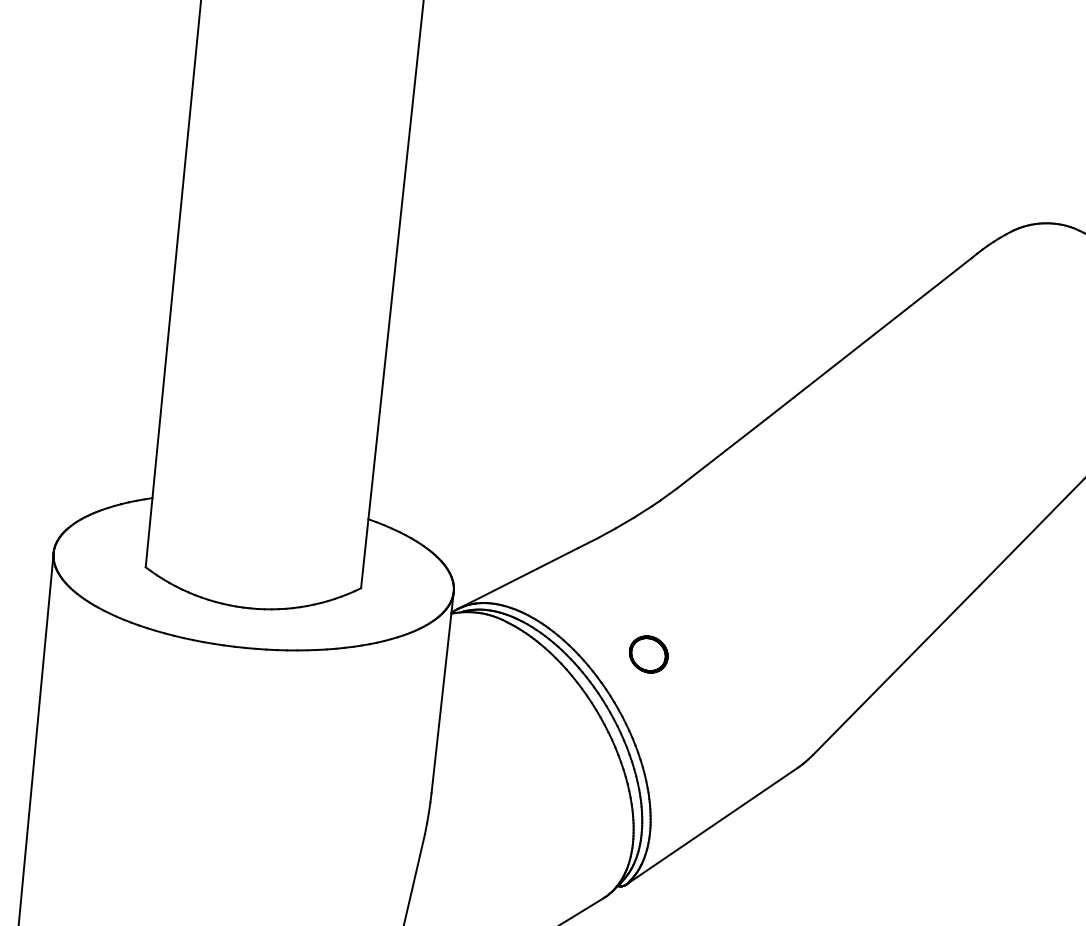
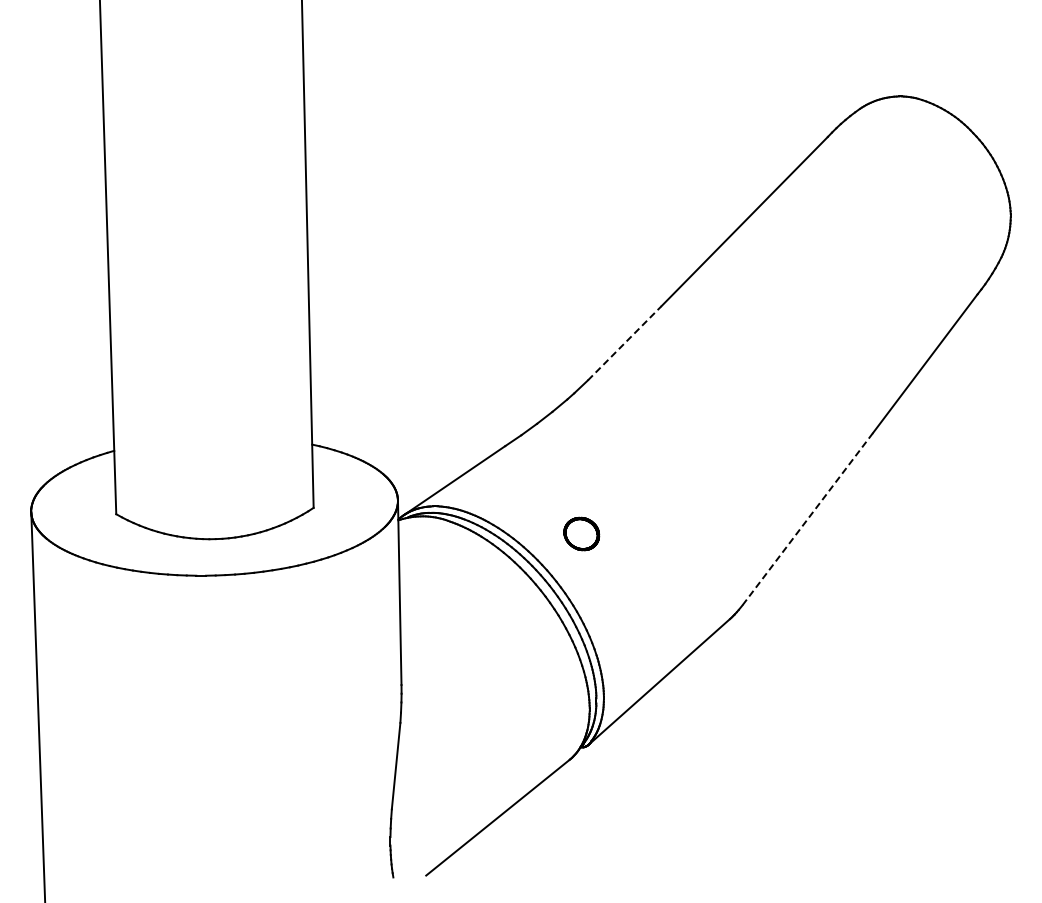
line: (723, 452) -> (625, 342), solid -> dashed
line: (896, 670) -> (807, 519), solid -> dashed

